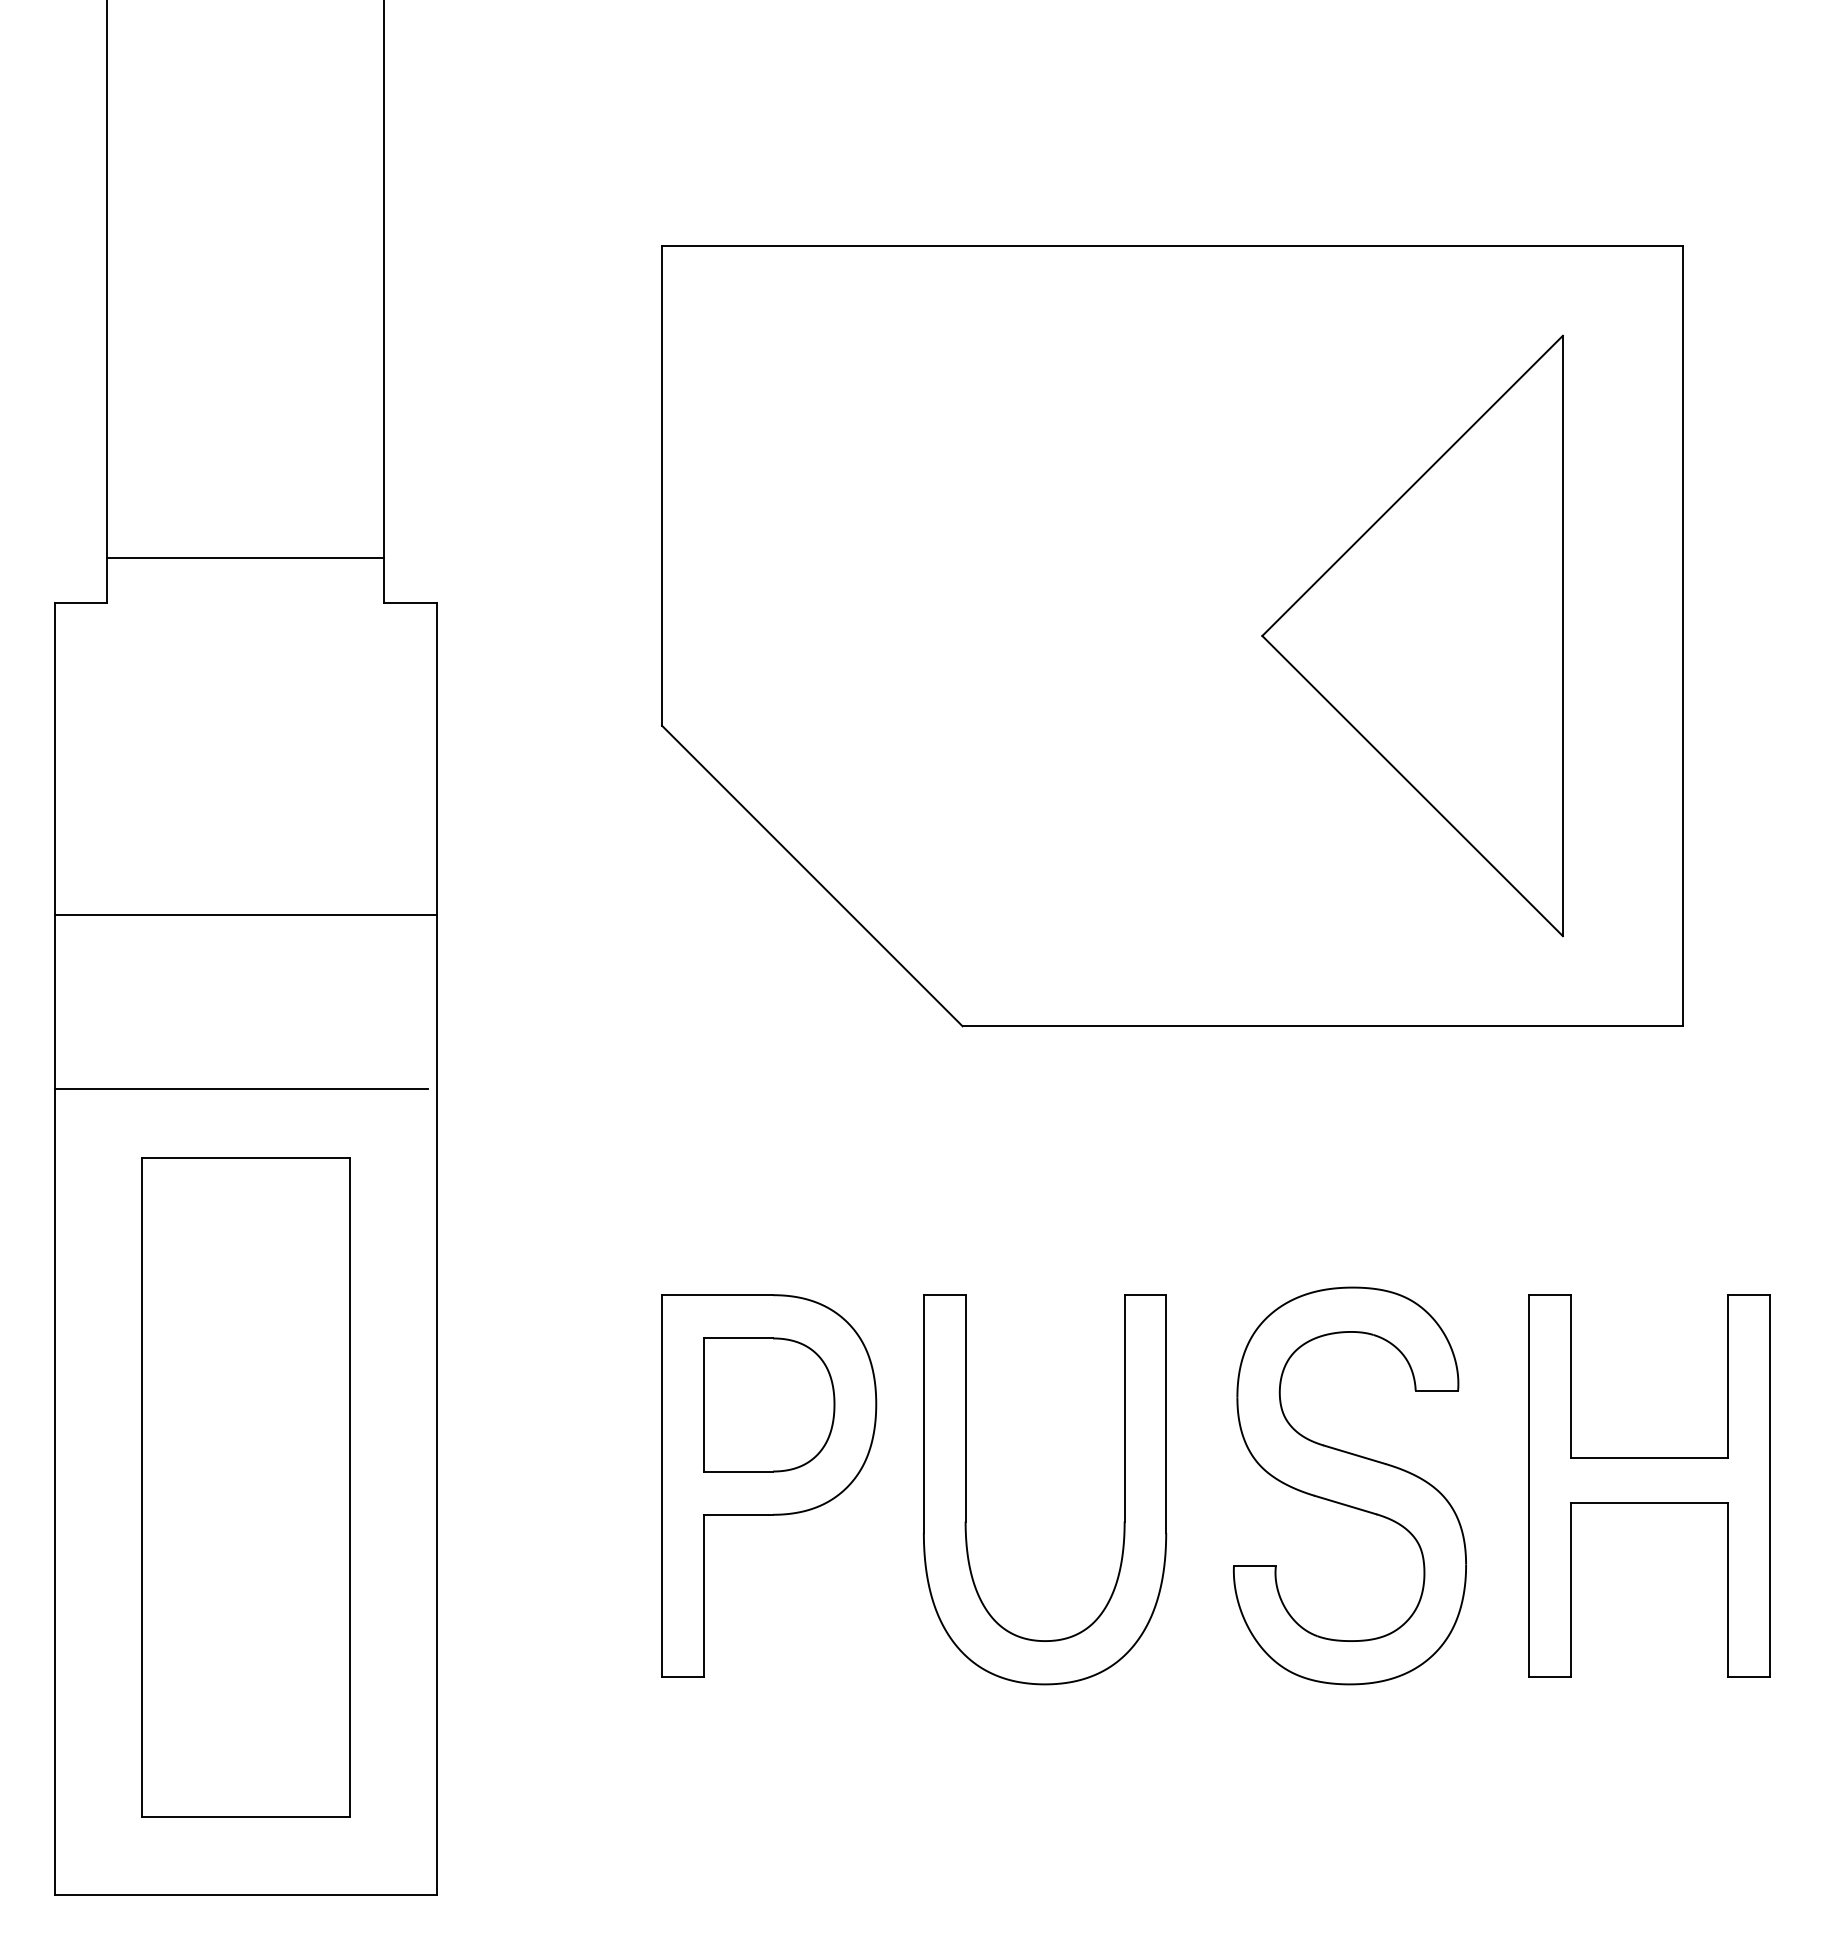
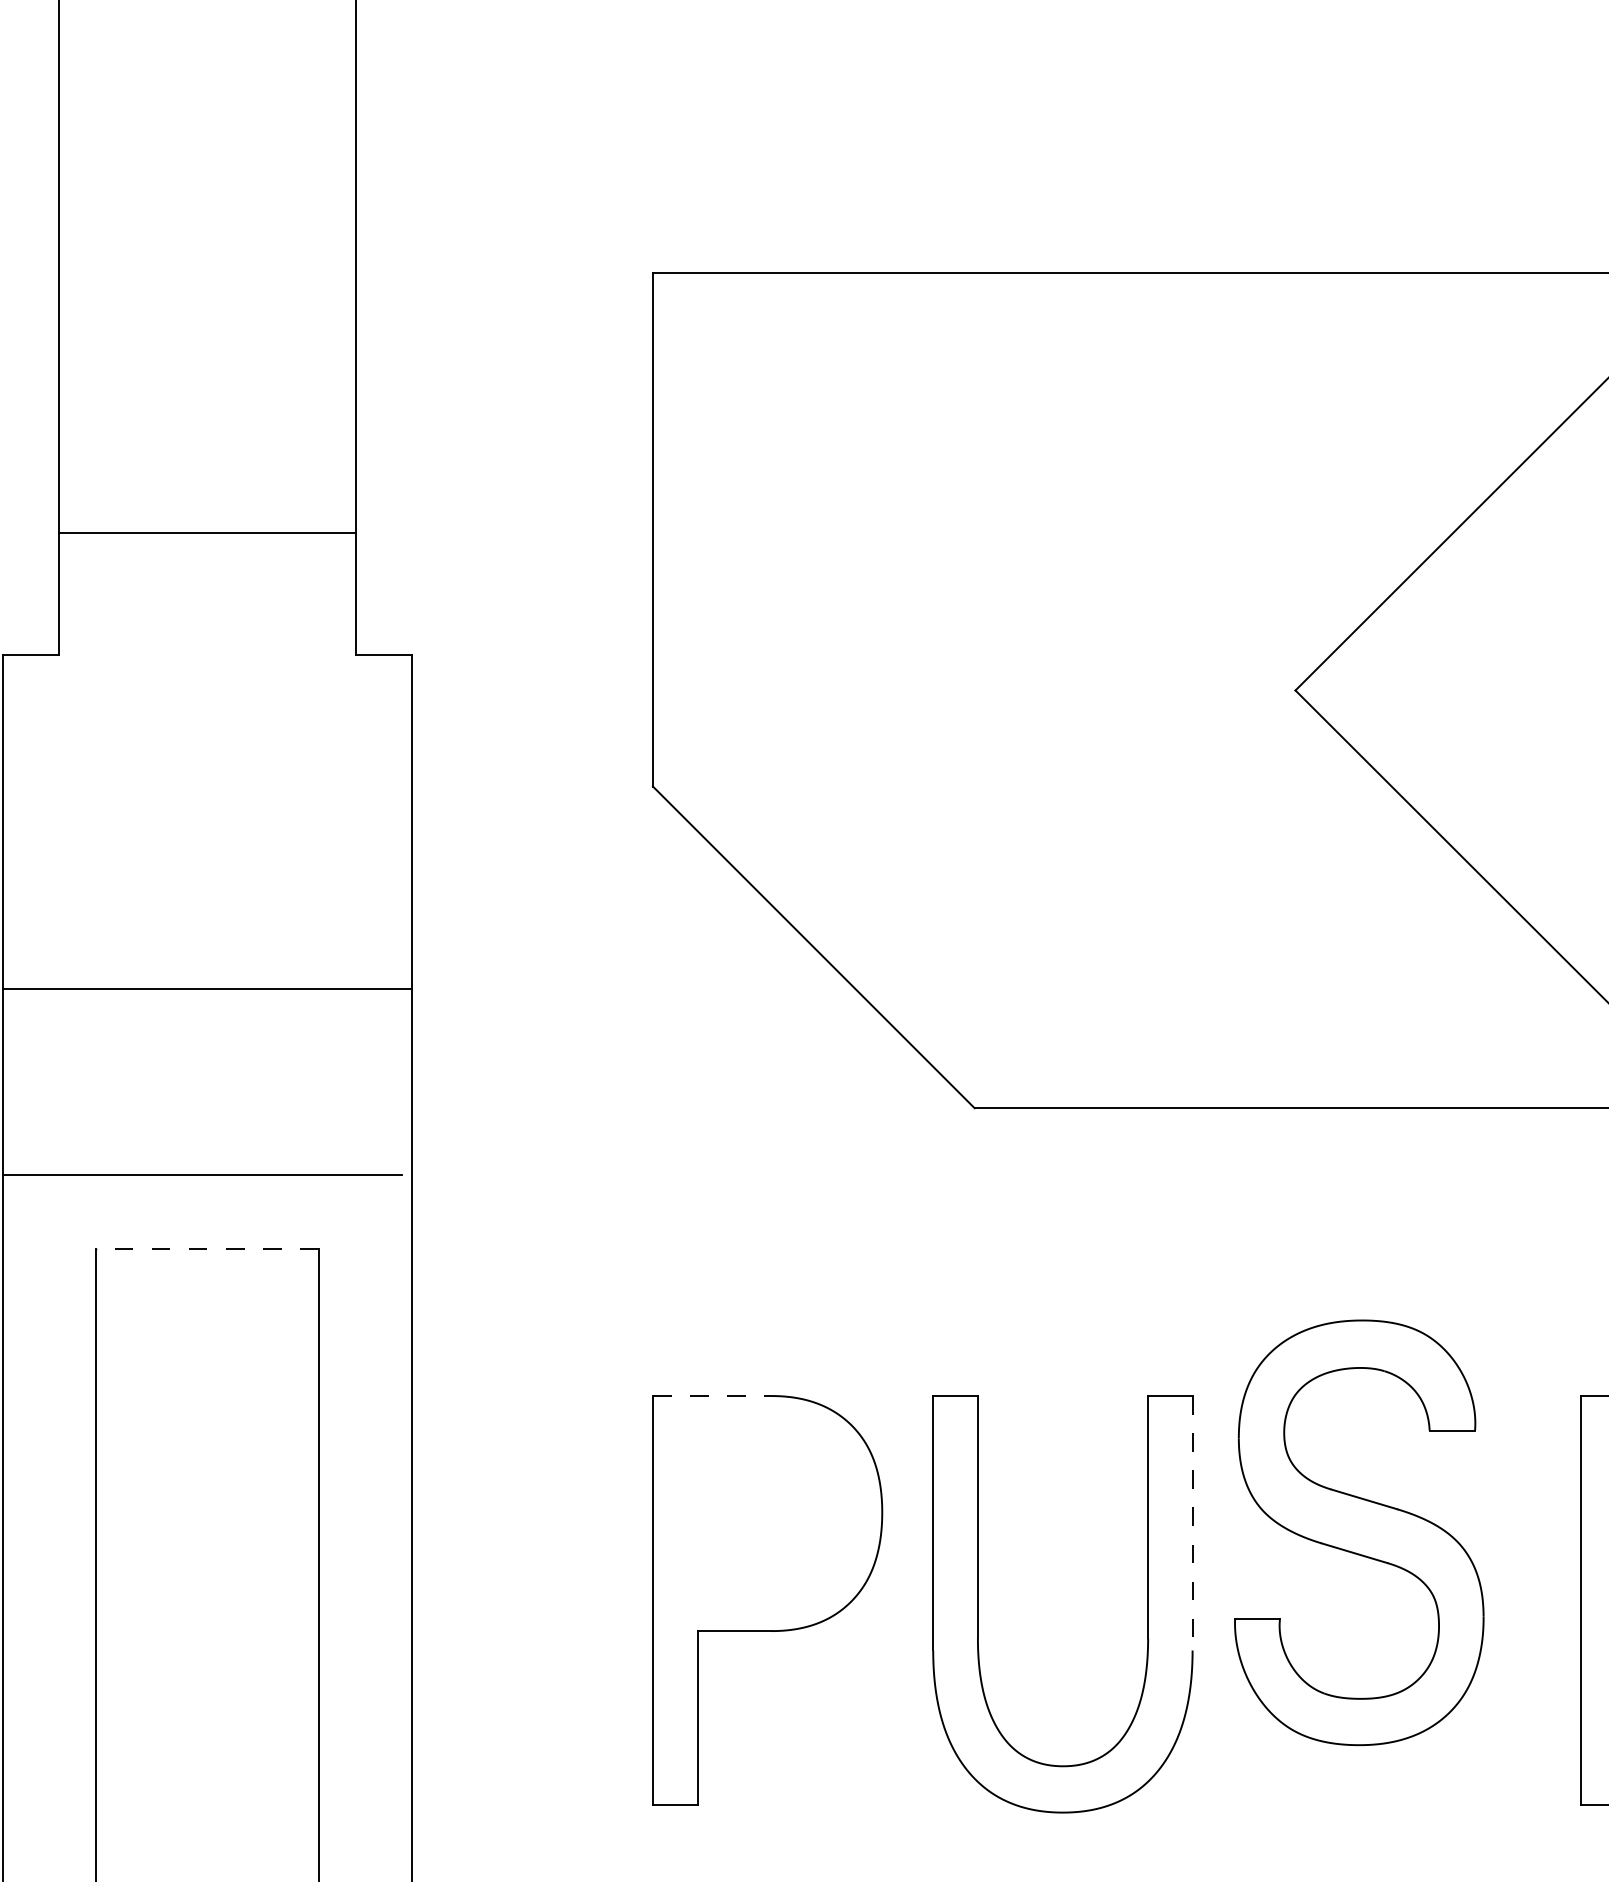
line: (245, 557) -> (207, 532), moved
line: (245, 1158) -> (207, 1249), solid -> dashed
line: (717, 1295) -> (712, 1396), solid -> dashed
part: (769, 1404) -> (768, 1513), removed
line: (1166, 1414) -> (1192, 1523), solid -> dashed
part: (1349, 1485) -> (1358, 1532), moved

